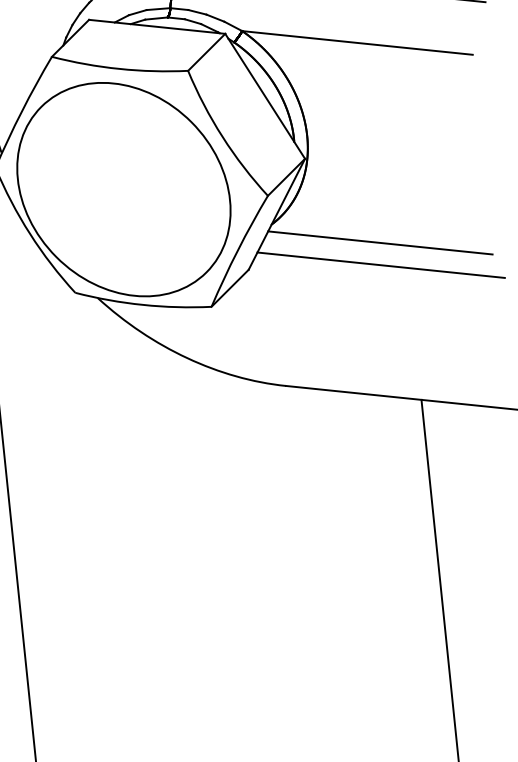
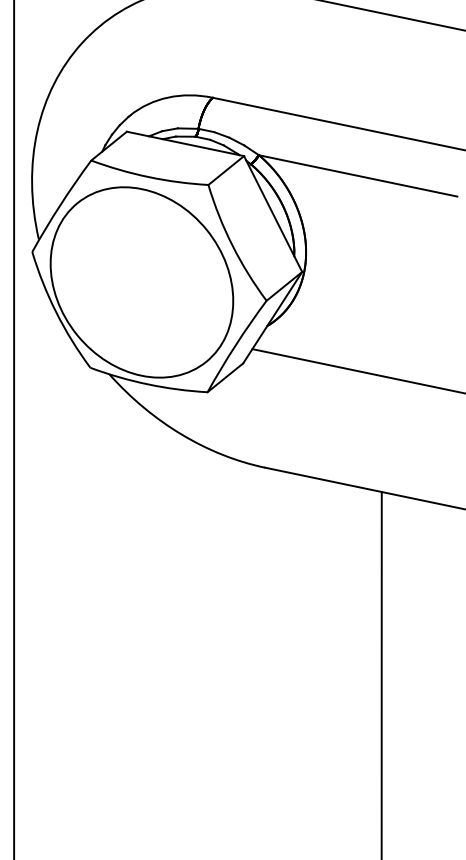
line: (379, 242) -> (359, 351), removed

